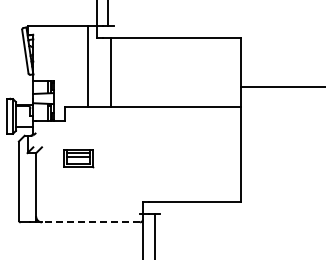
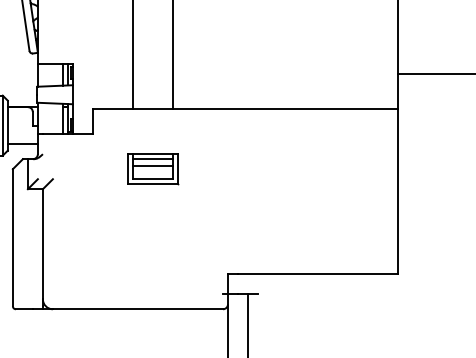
part: (78, 158) -> (152, 169), moved
line: (90, 222) -> (136, 309), dashed -> solid

